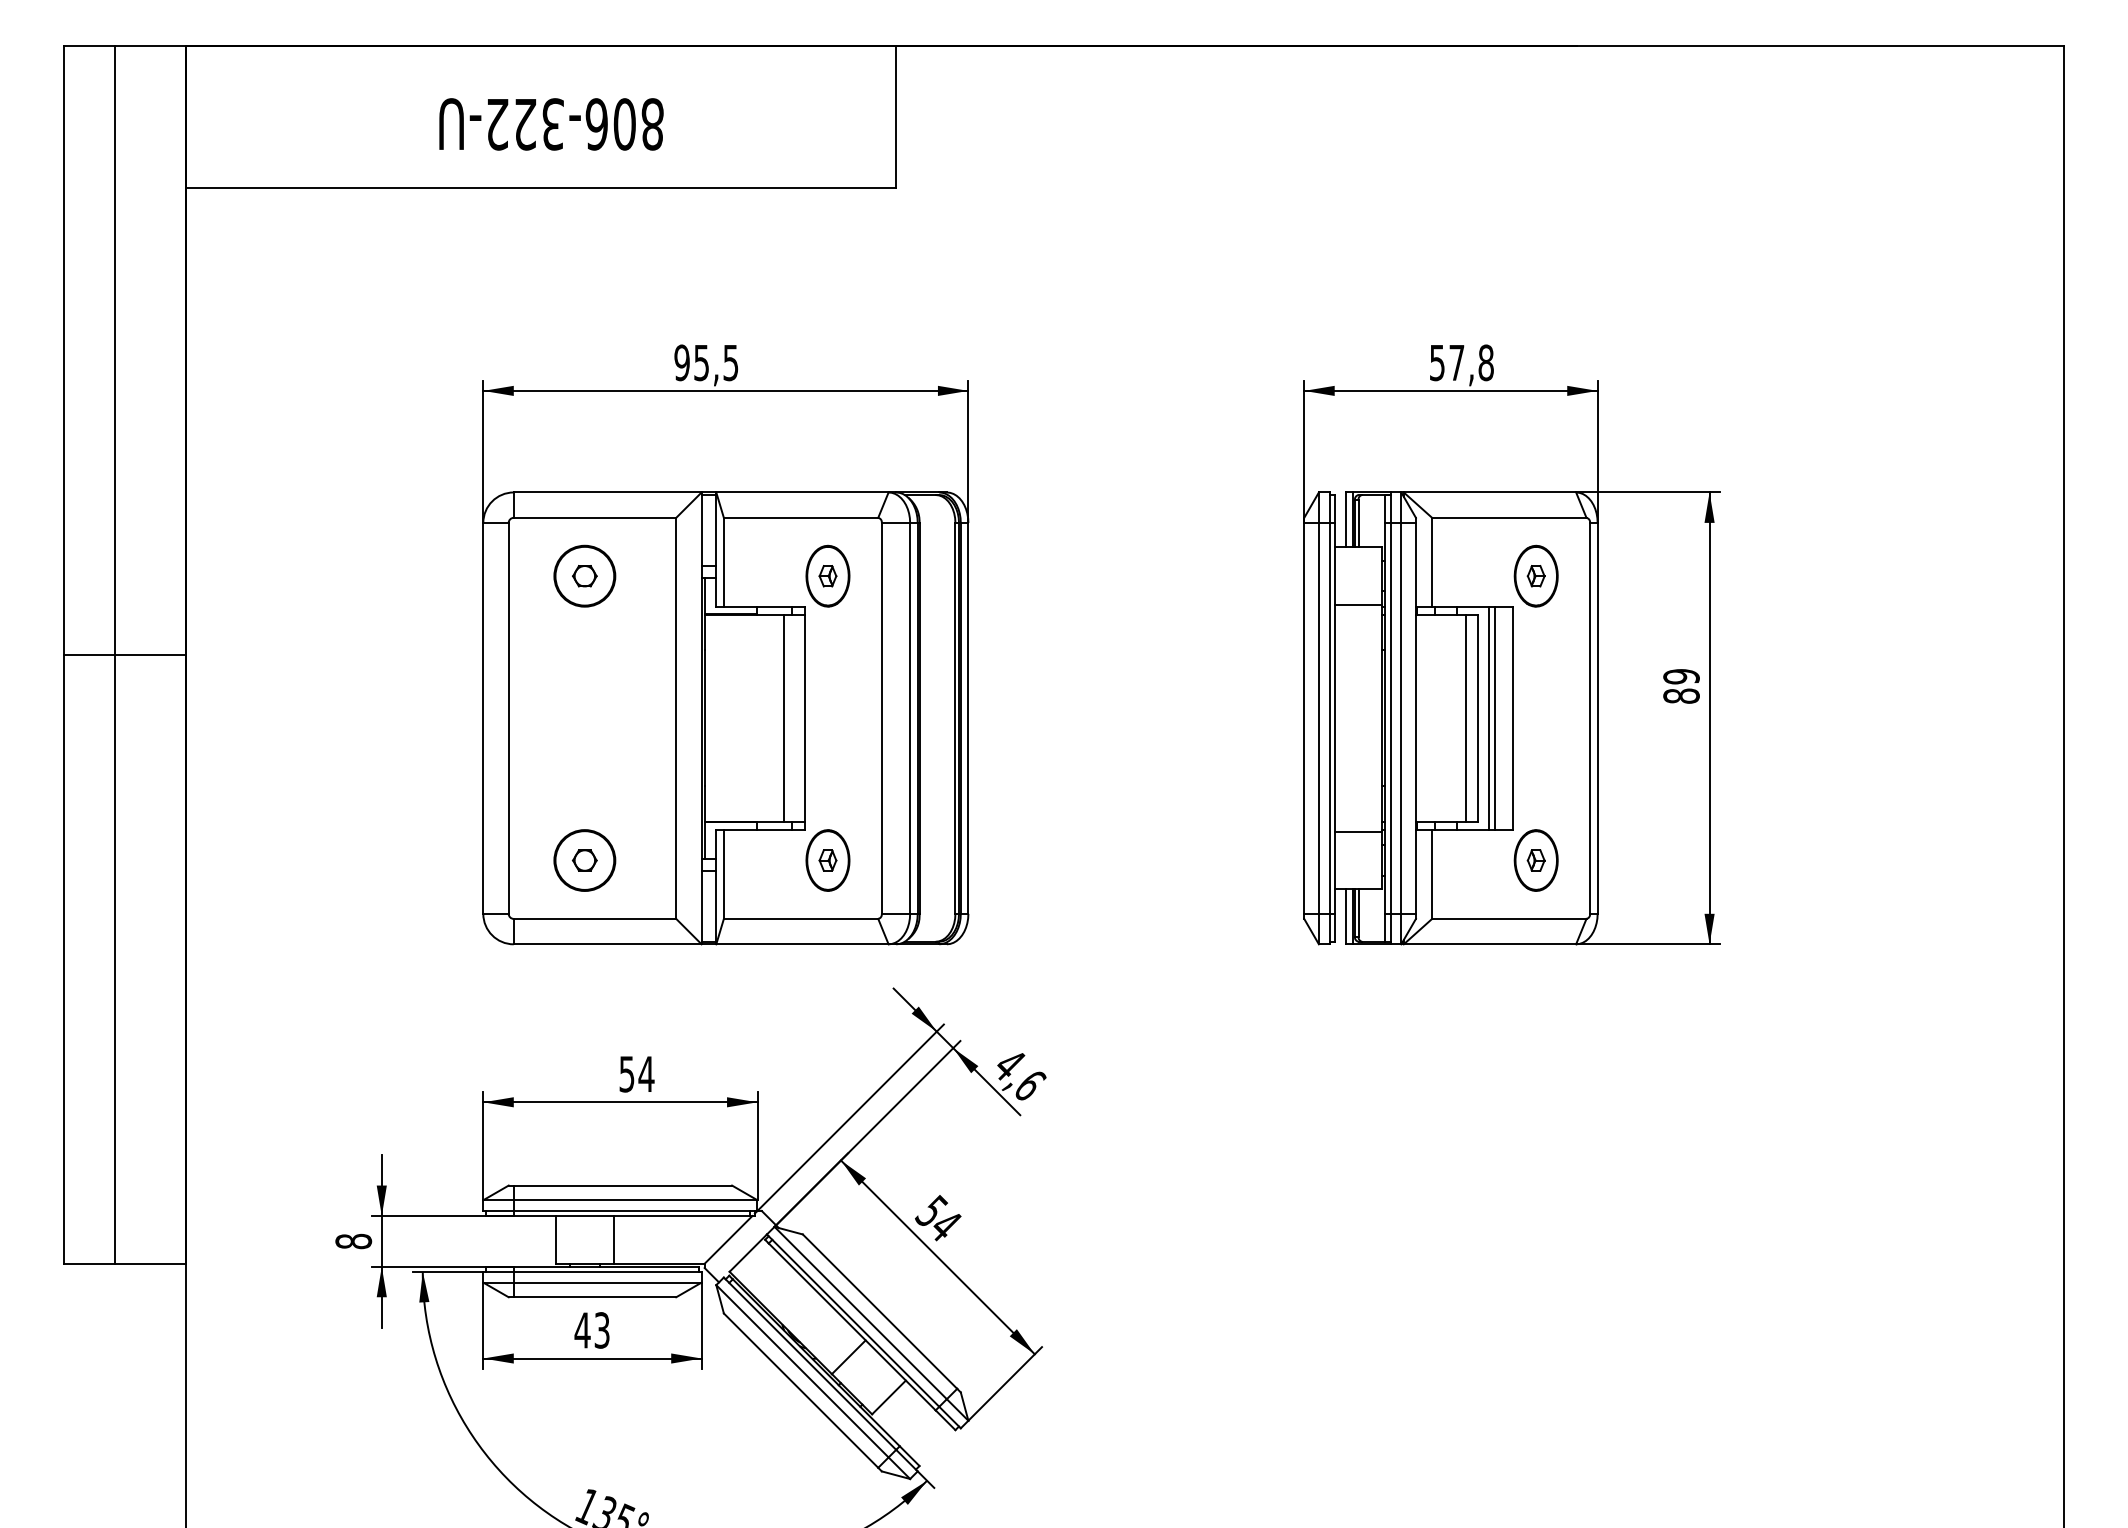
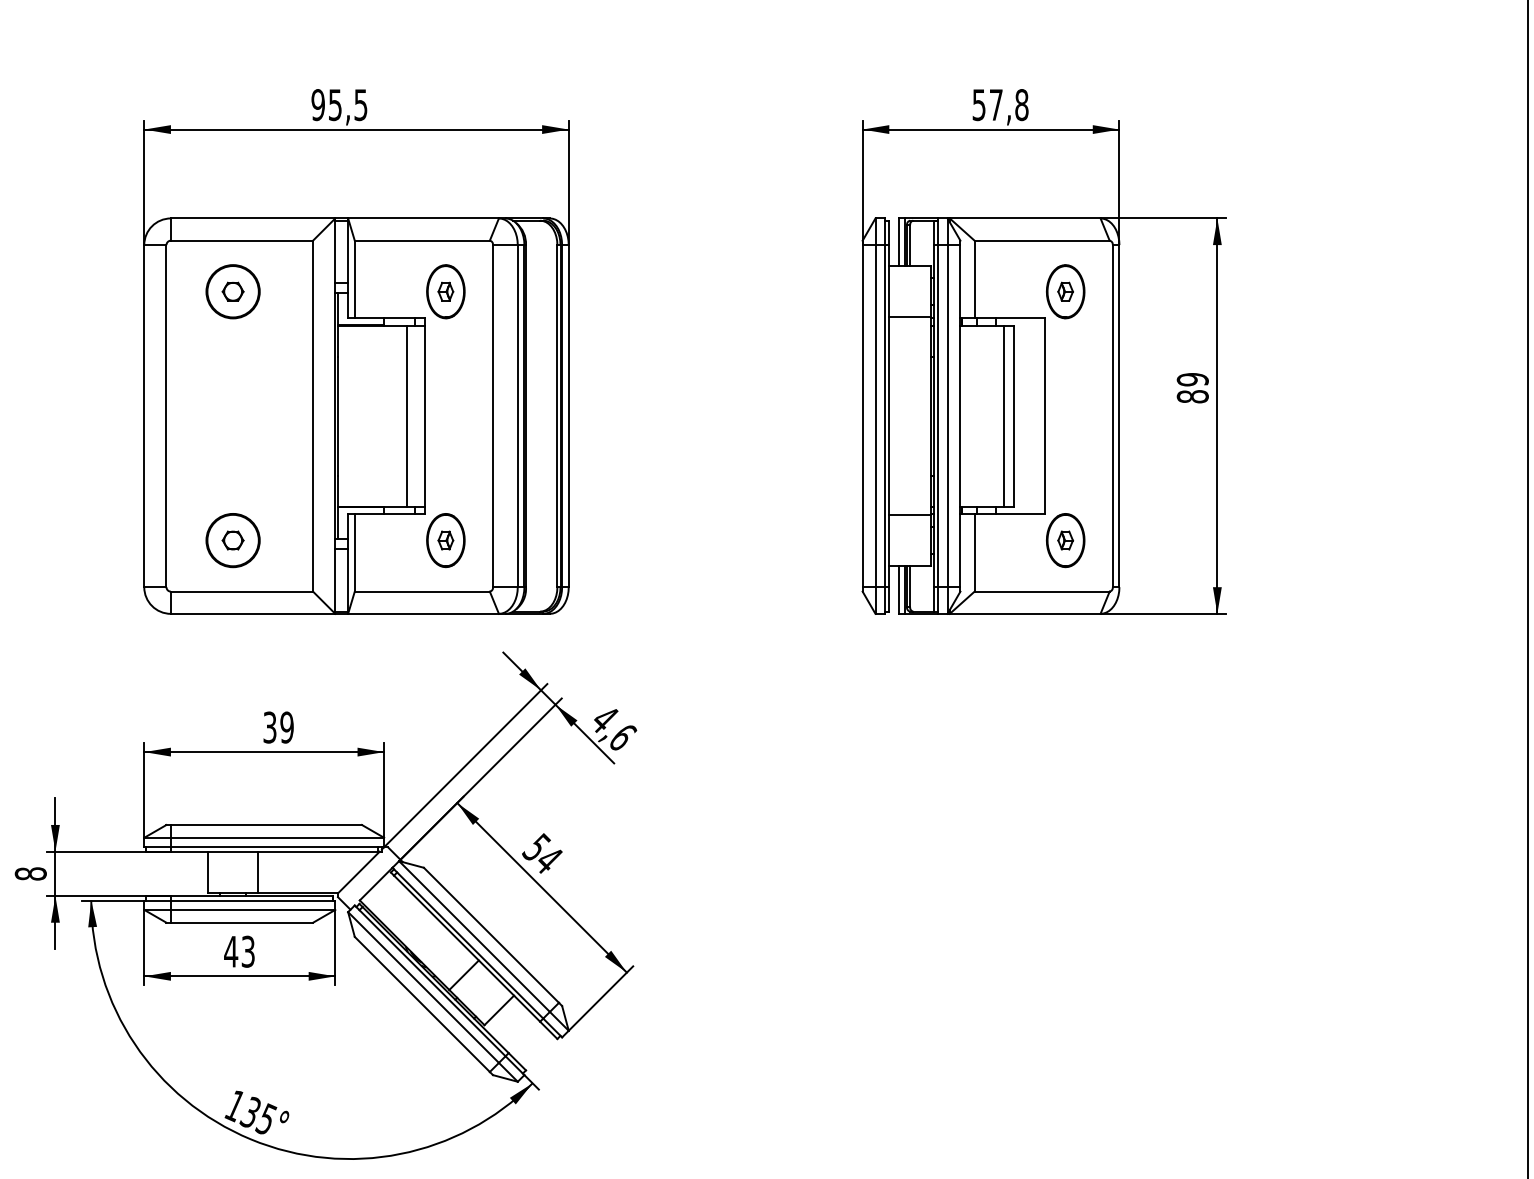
line: (1489, 718) -> (1024, 416), removed
line: (1494, 718) -> (1029, 416), removed
text: (637, 1073) -> (279, 726), 54 -> 39

